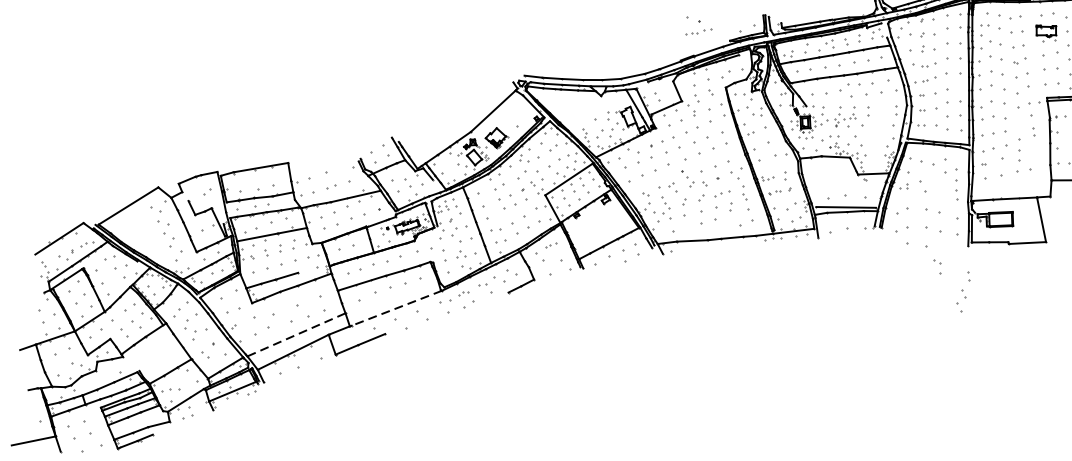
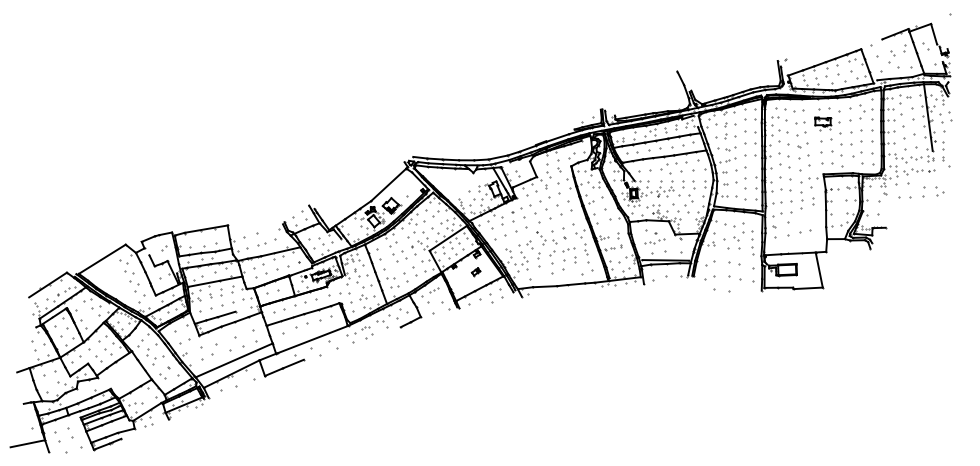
part: (698, 25) -> (654, 236), moved
part: (1018, 150) -> (801, 200), moved
part: (603, 222) -> (475, 272), added
part: (937, 266) -> (736, 242), moved
part: (962, 291) -> (689, 196), moved
line: (396, 308) -> (312, 339), dashed -> solid
line: (295, 334) -> (233, 360), dashed -> solid

